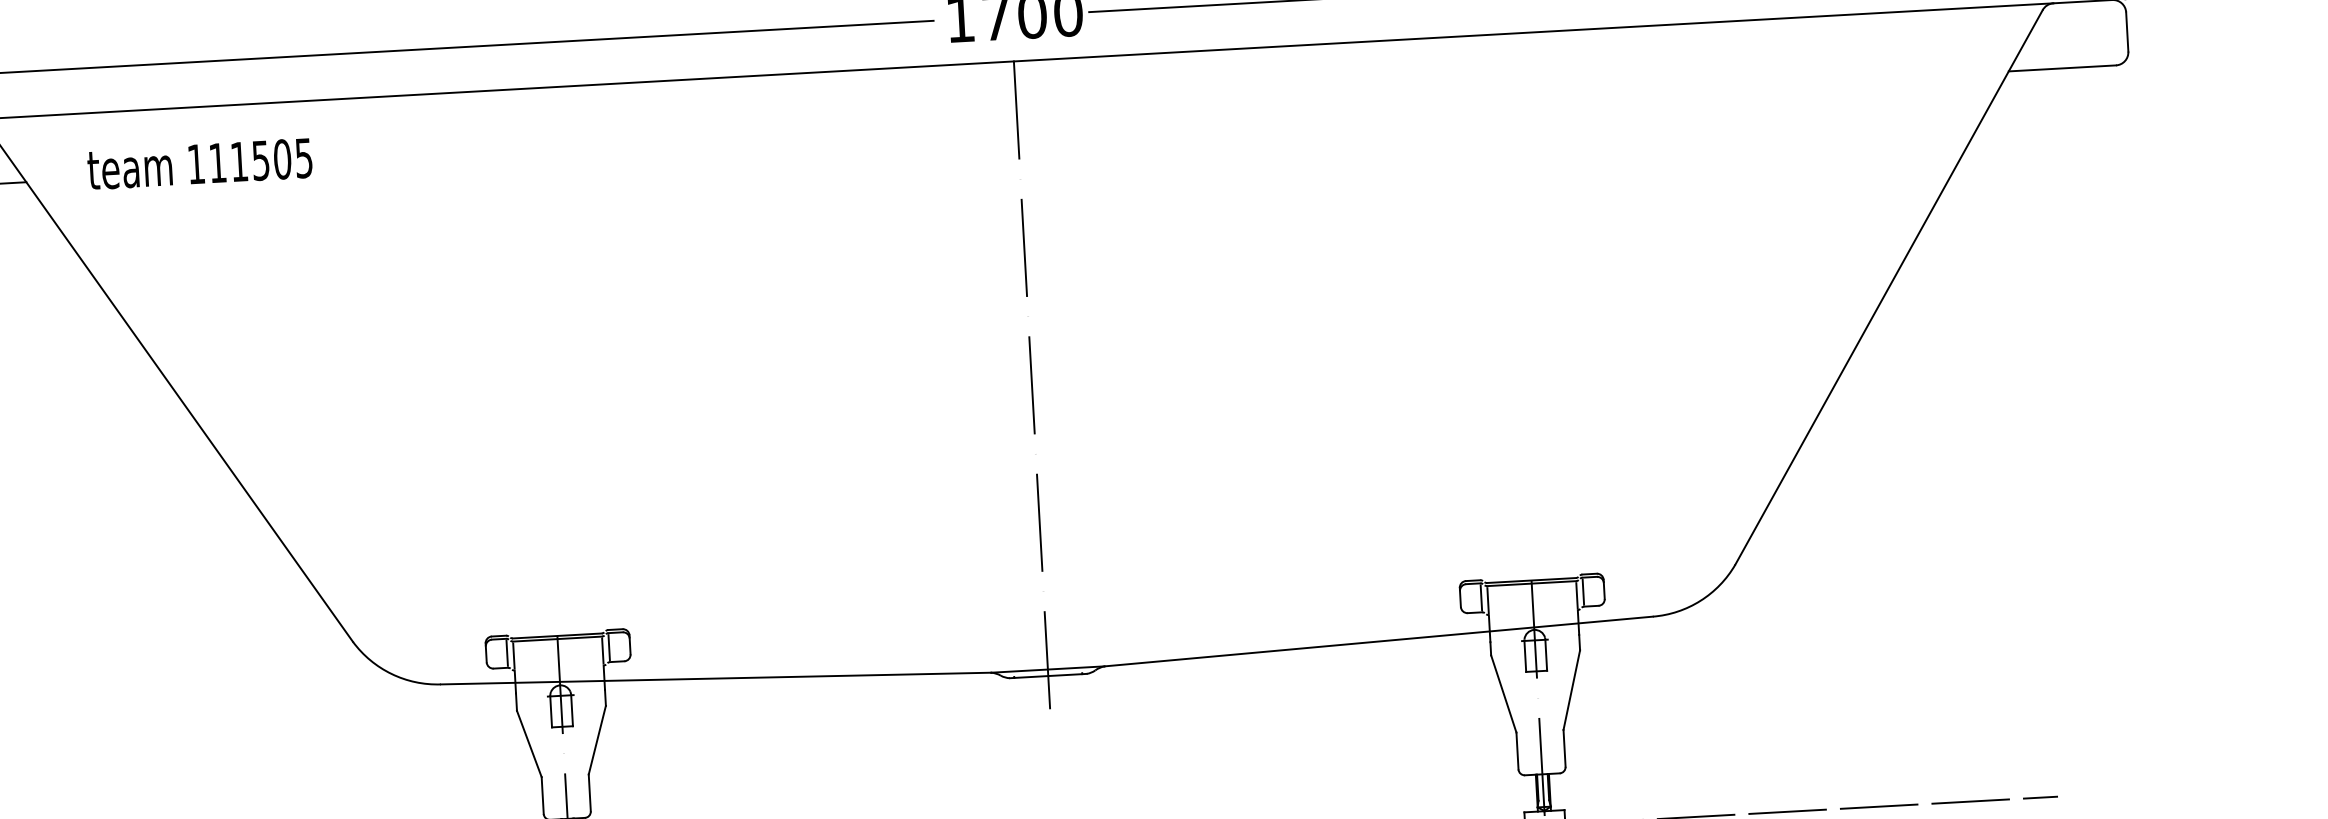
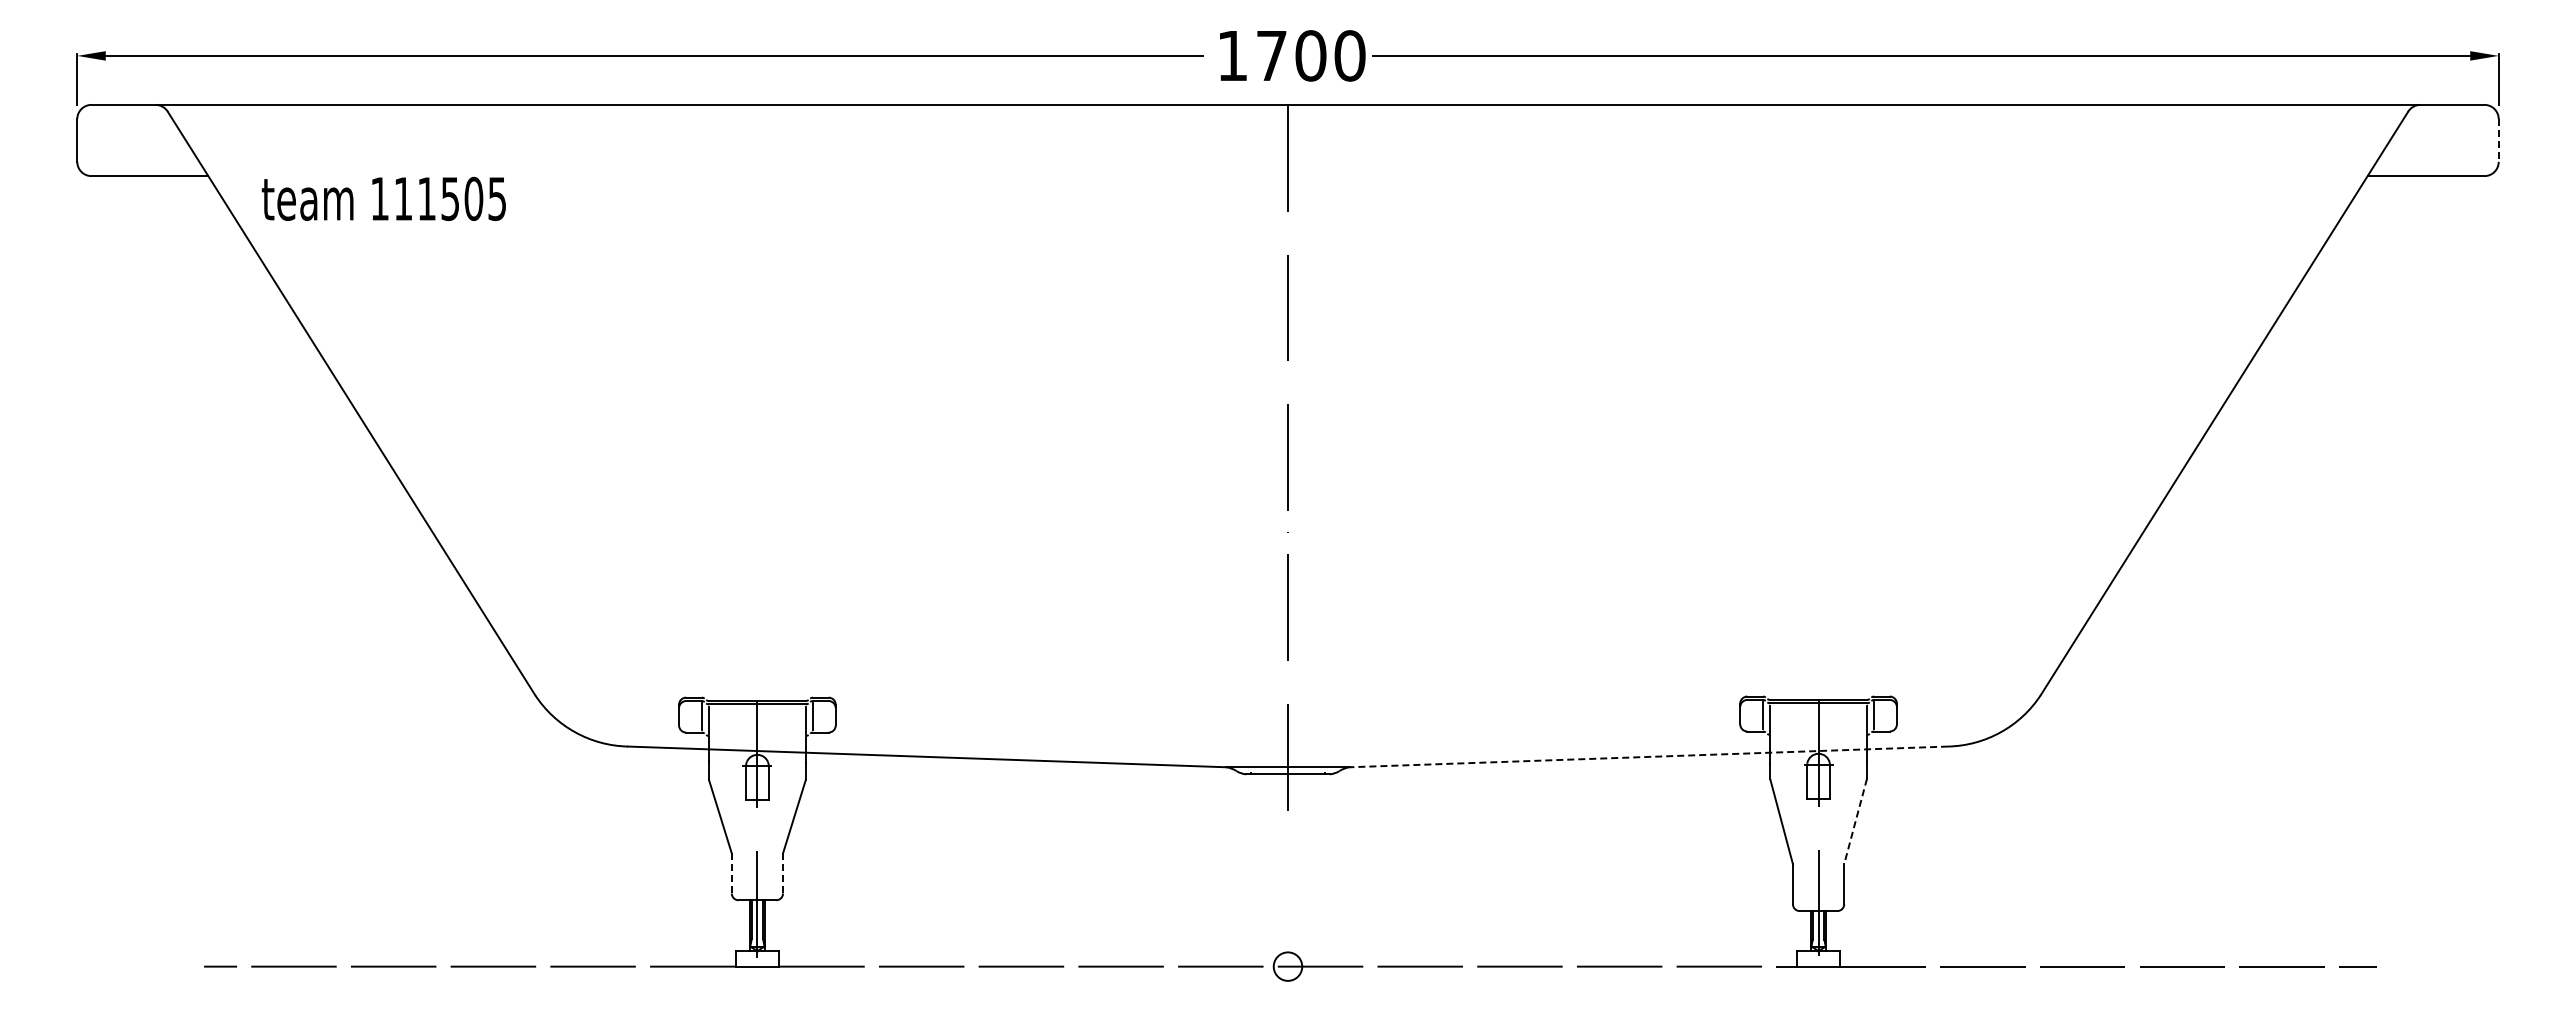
line: (2127, 32) -> (2498, 141), solid -> dashed
text: (199, 163) -> (383, 198), moved
line: (1378, 641) -> (1648, 756), solid -> dashed
line: (1571, 690) -> (1855, 821), solid -> dashed
line: (590, 792) -> (783, 872), solid -> dashed
line: (542, 794) -> (731, 872), solid -> dashed

